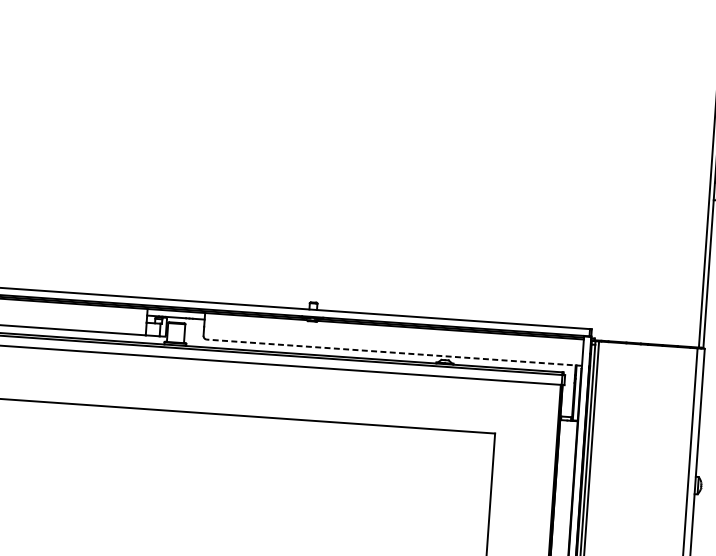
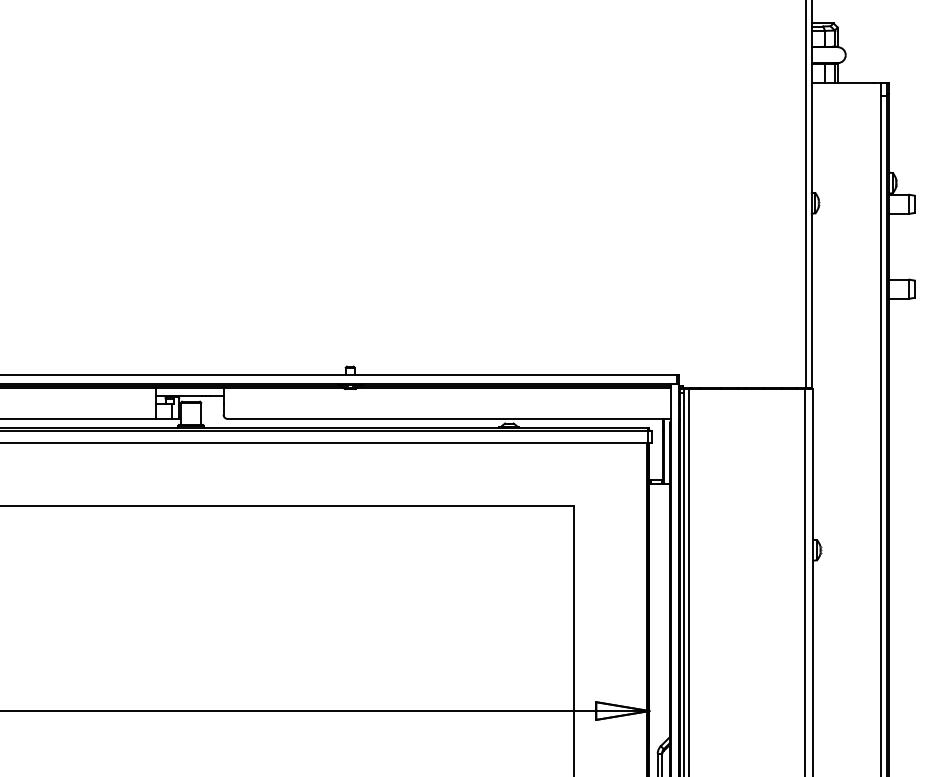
line: (393, 352) -> (448, 418), dashed -> solid

